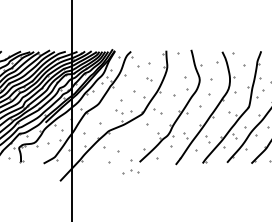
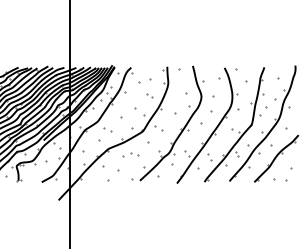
part: (118, 112) -> (107, 129), moved
part: (130, 171) -> (130, 154), moved

